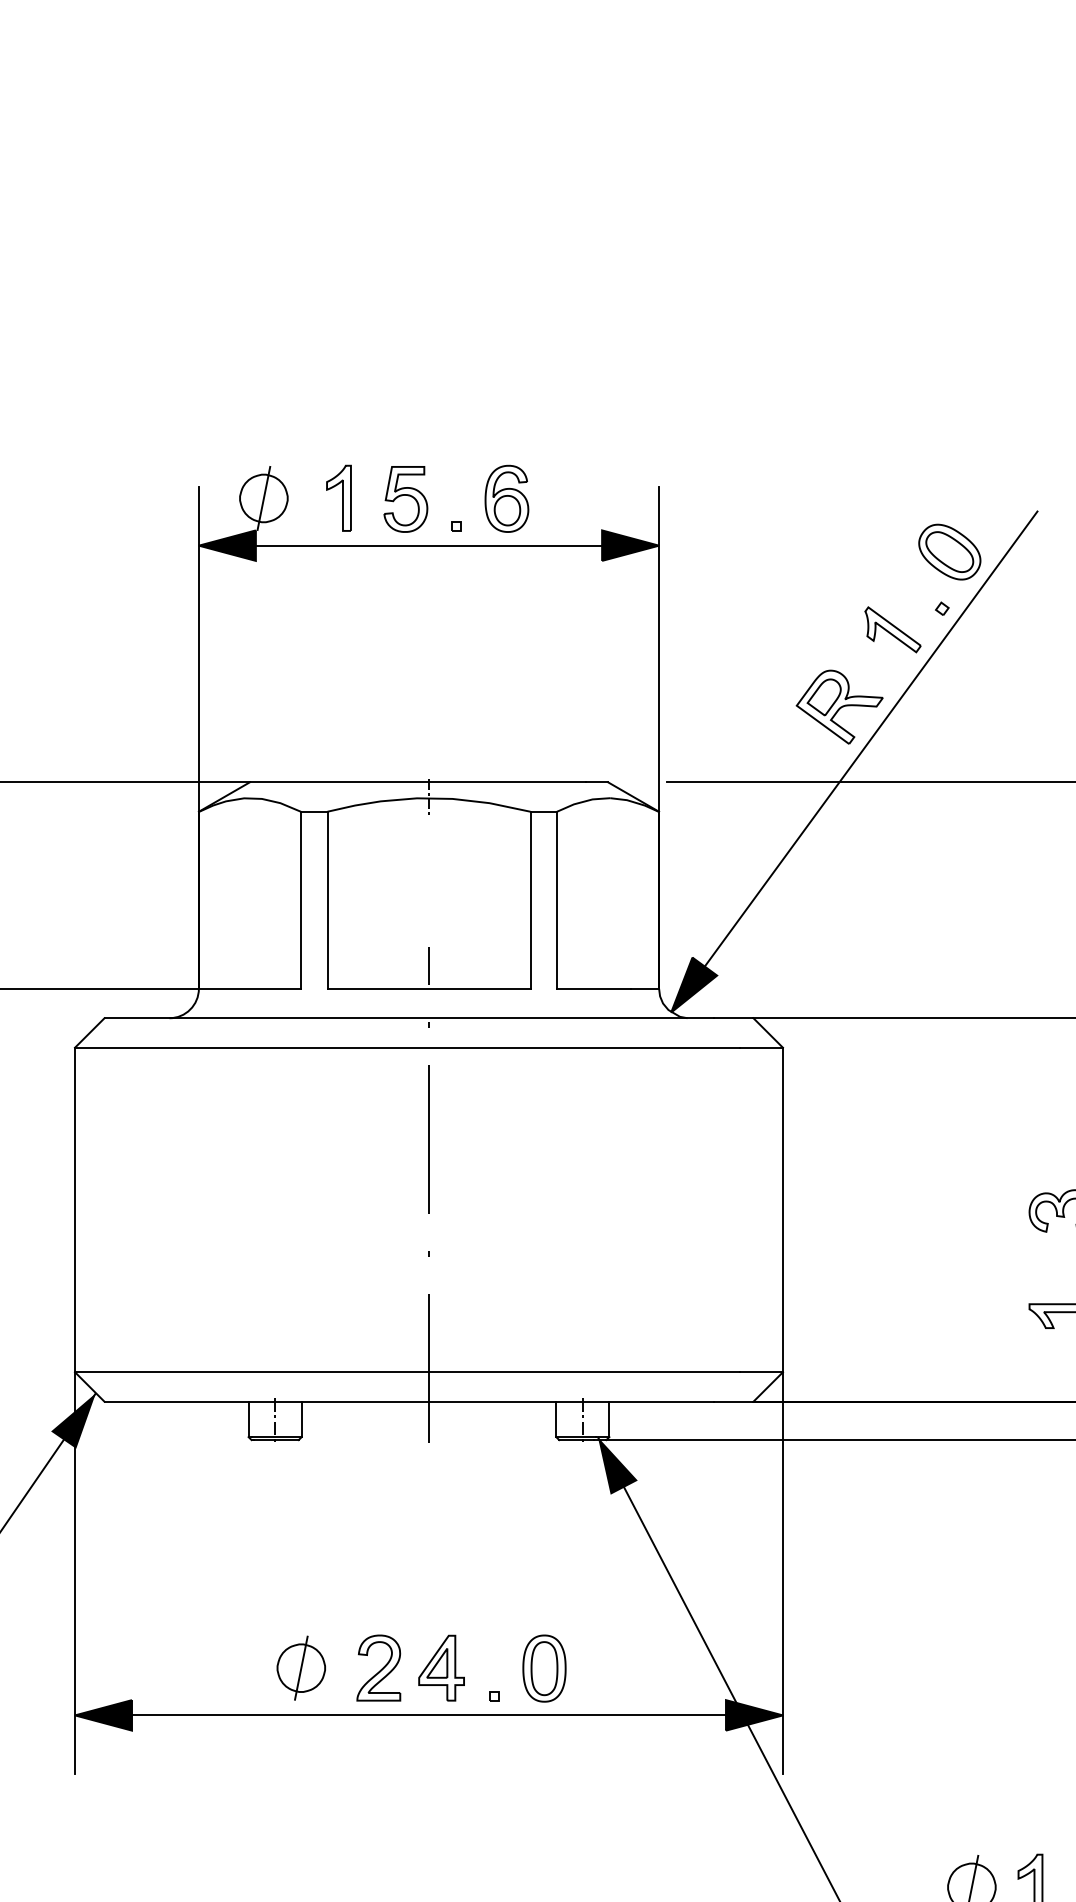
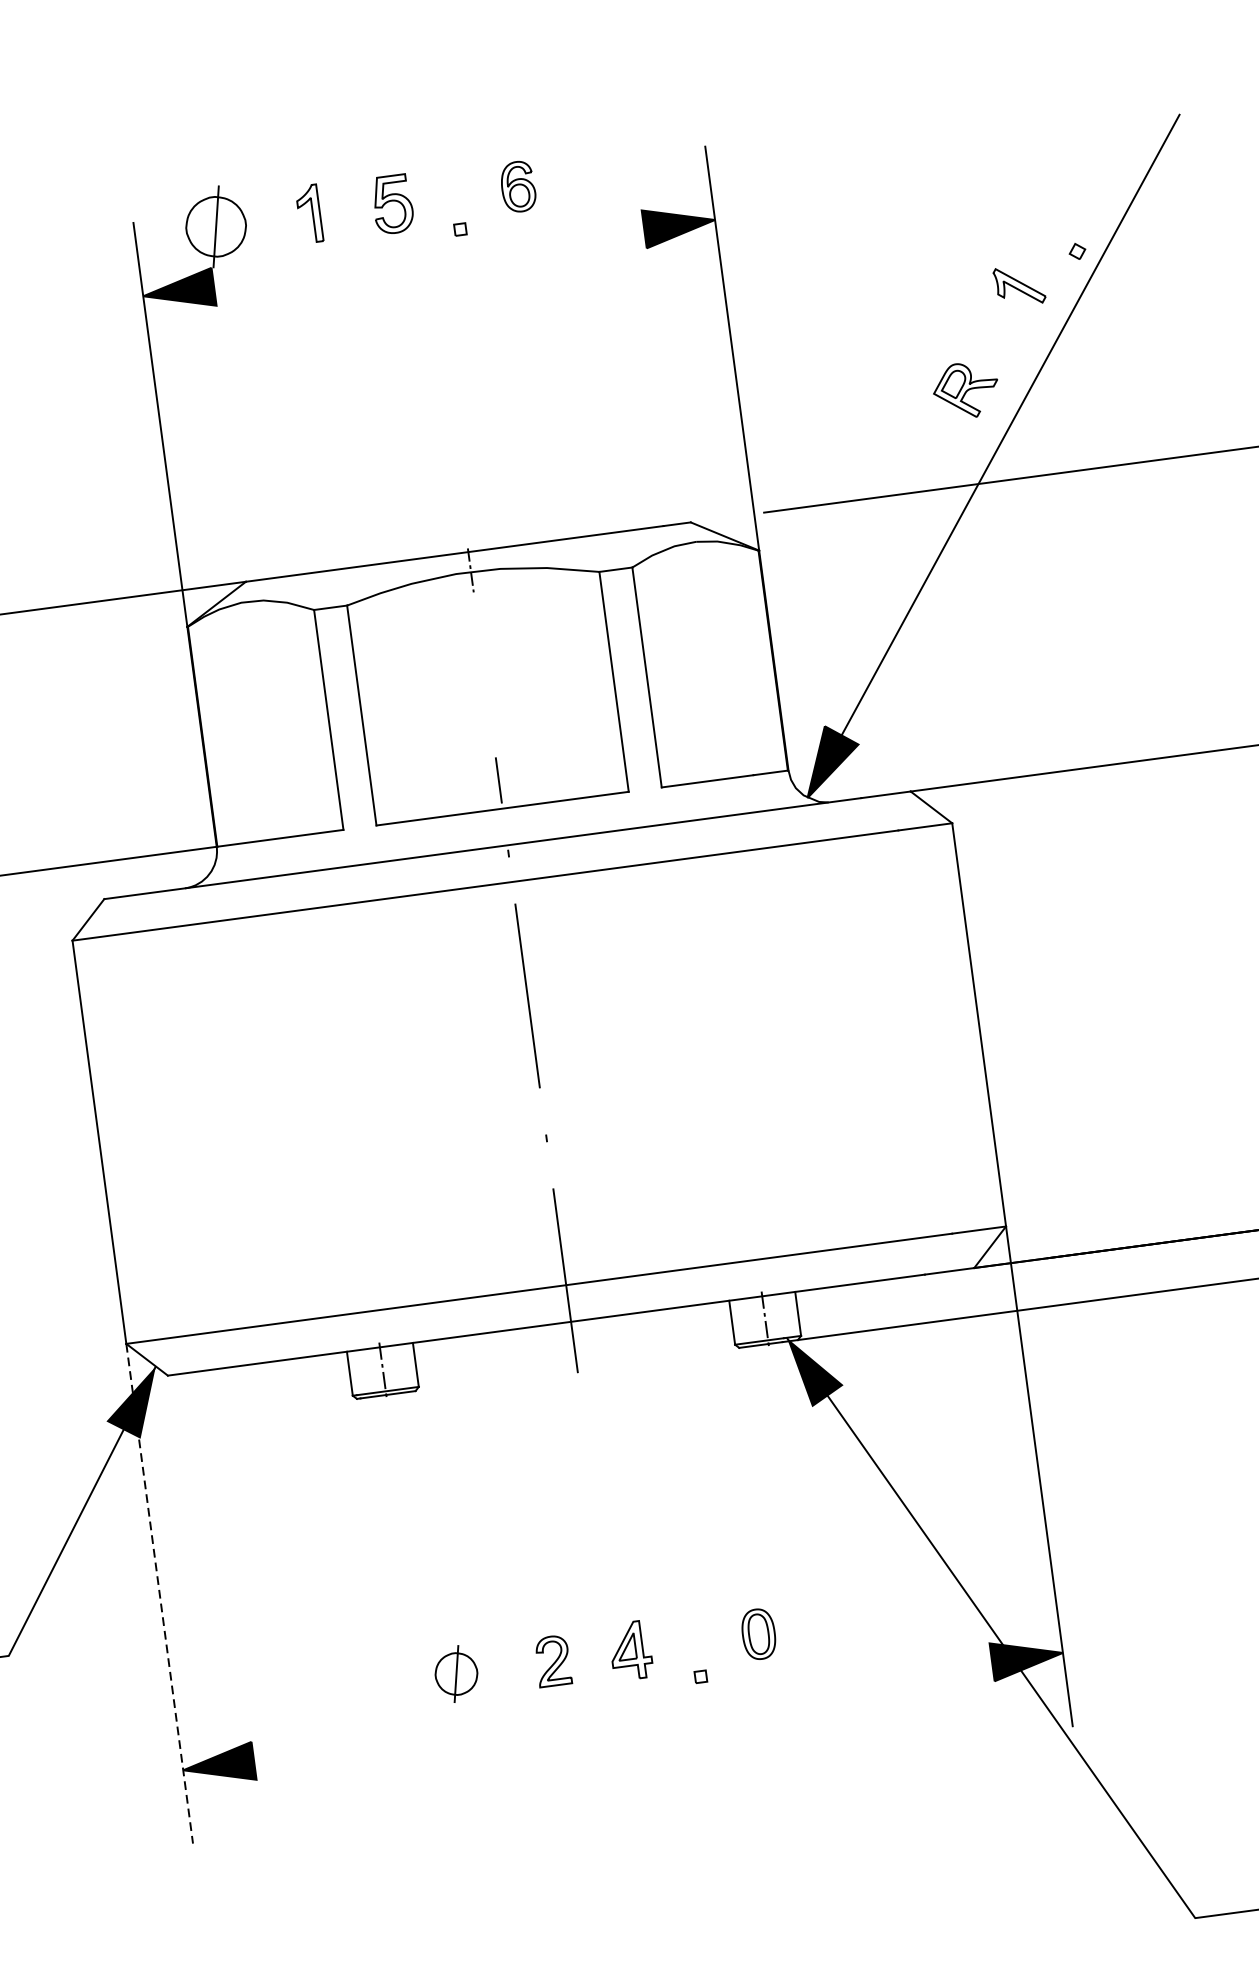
part: (338, 497) -> (308, 213), size x0.7
part: (506, 498) -> (517, 186), size x0.6
part: (405, 499) -> (392, 204), size x0.7
line: (428, 545) -> (428, 257), removed
part: (949, 551) -> (1076, 179), removed
part: (892, 629) -> (1018, 285), size x0.7
part: (839, 706) -> (965, 389), size x0.6
line: (75, 1573) -> (160, 1593), solid -> dashed
part: (300, 1667) -> (455, 1673), size x0.7
part: (378, 1667) -> (552, 1660), size x0.6
part: (441, 1667) -> (630, 1650), size x0.7
part: (544, 1668) -> (758, 1634), size x0.6
line: (428, 1715) -> (622, 1711), removed

